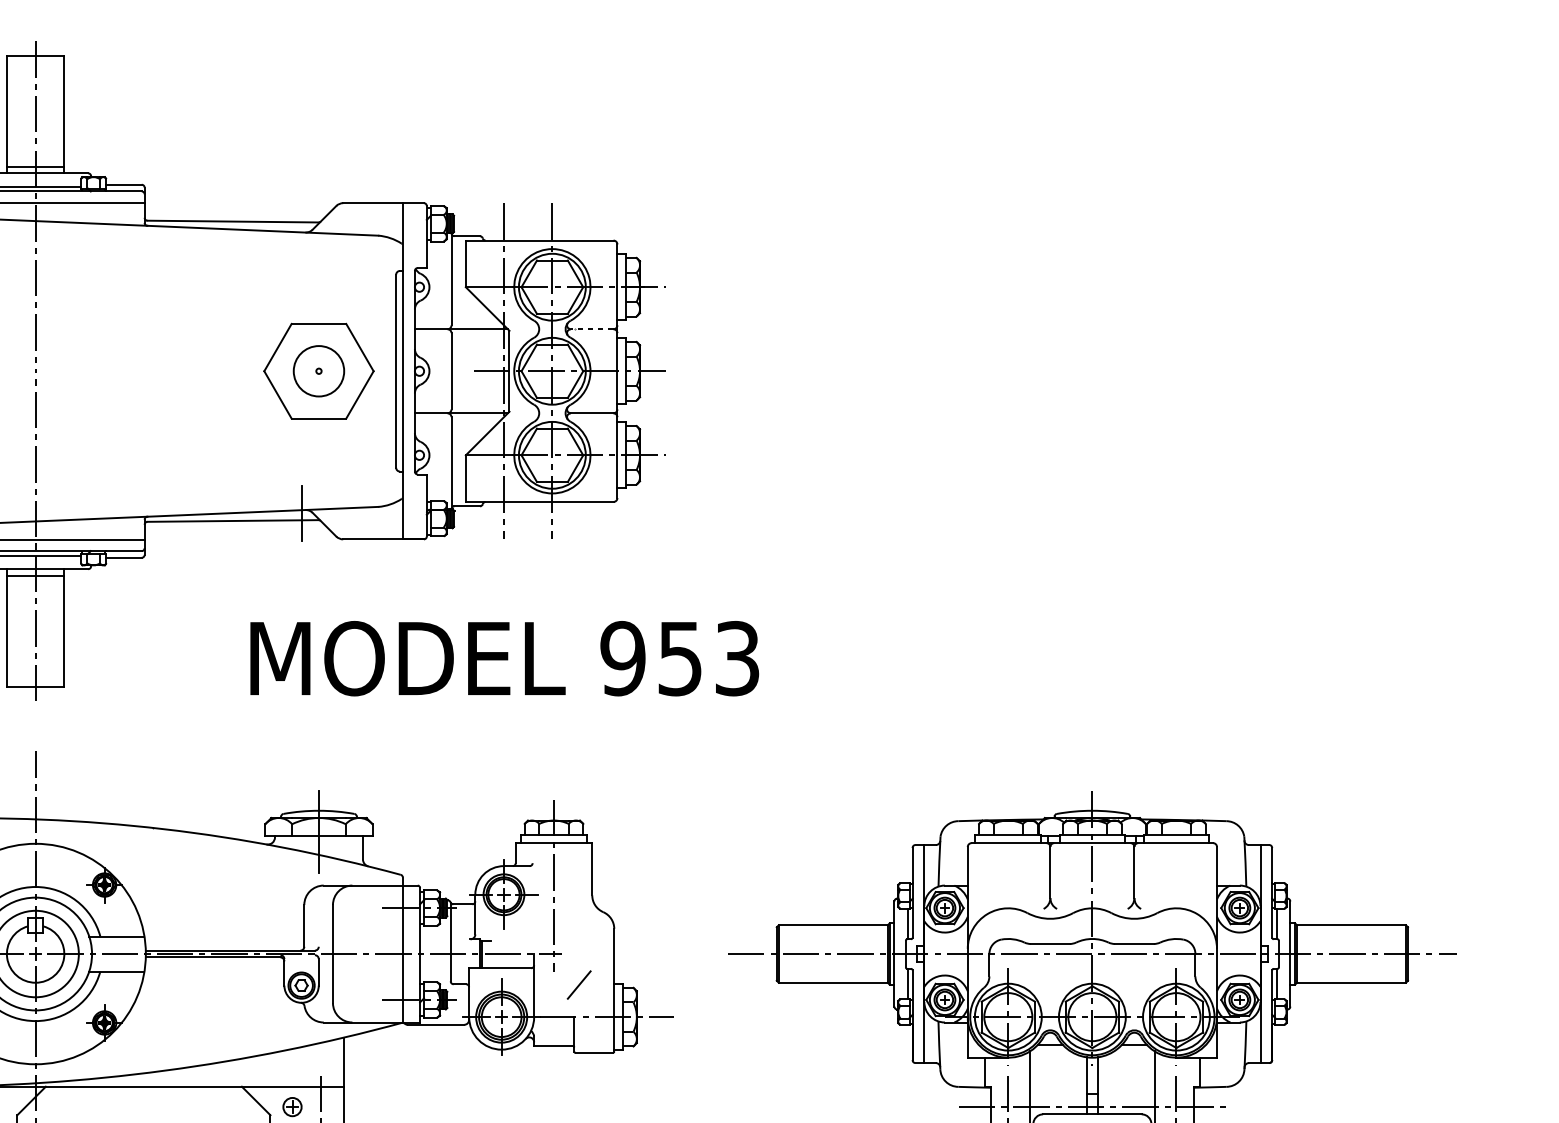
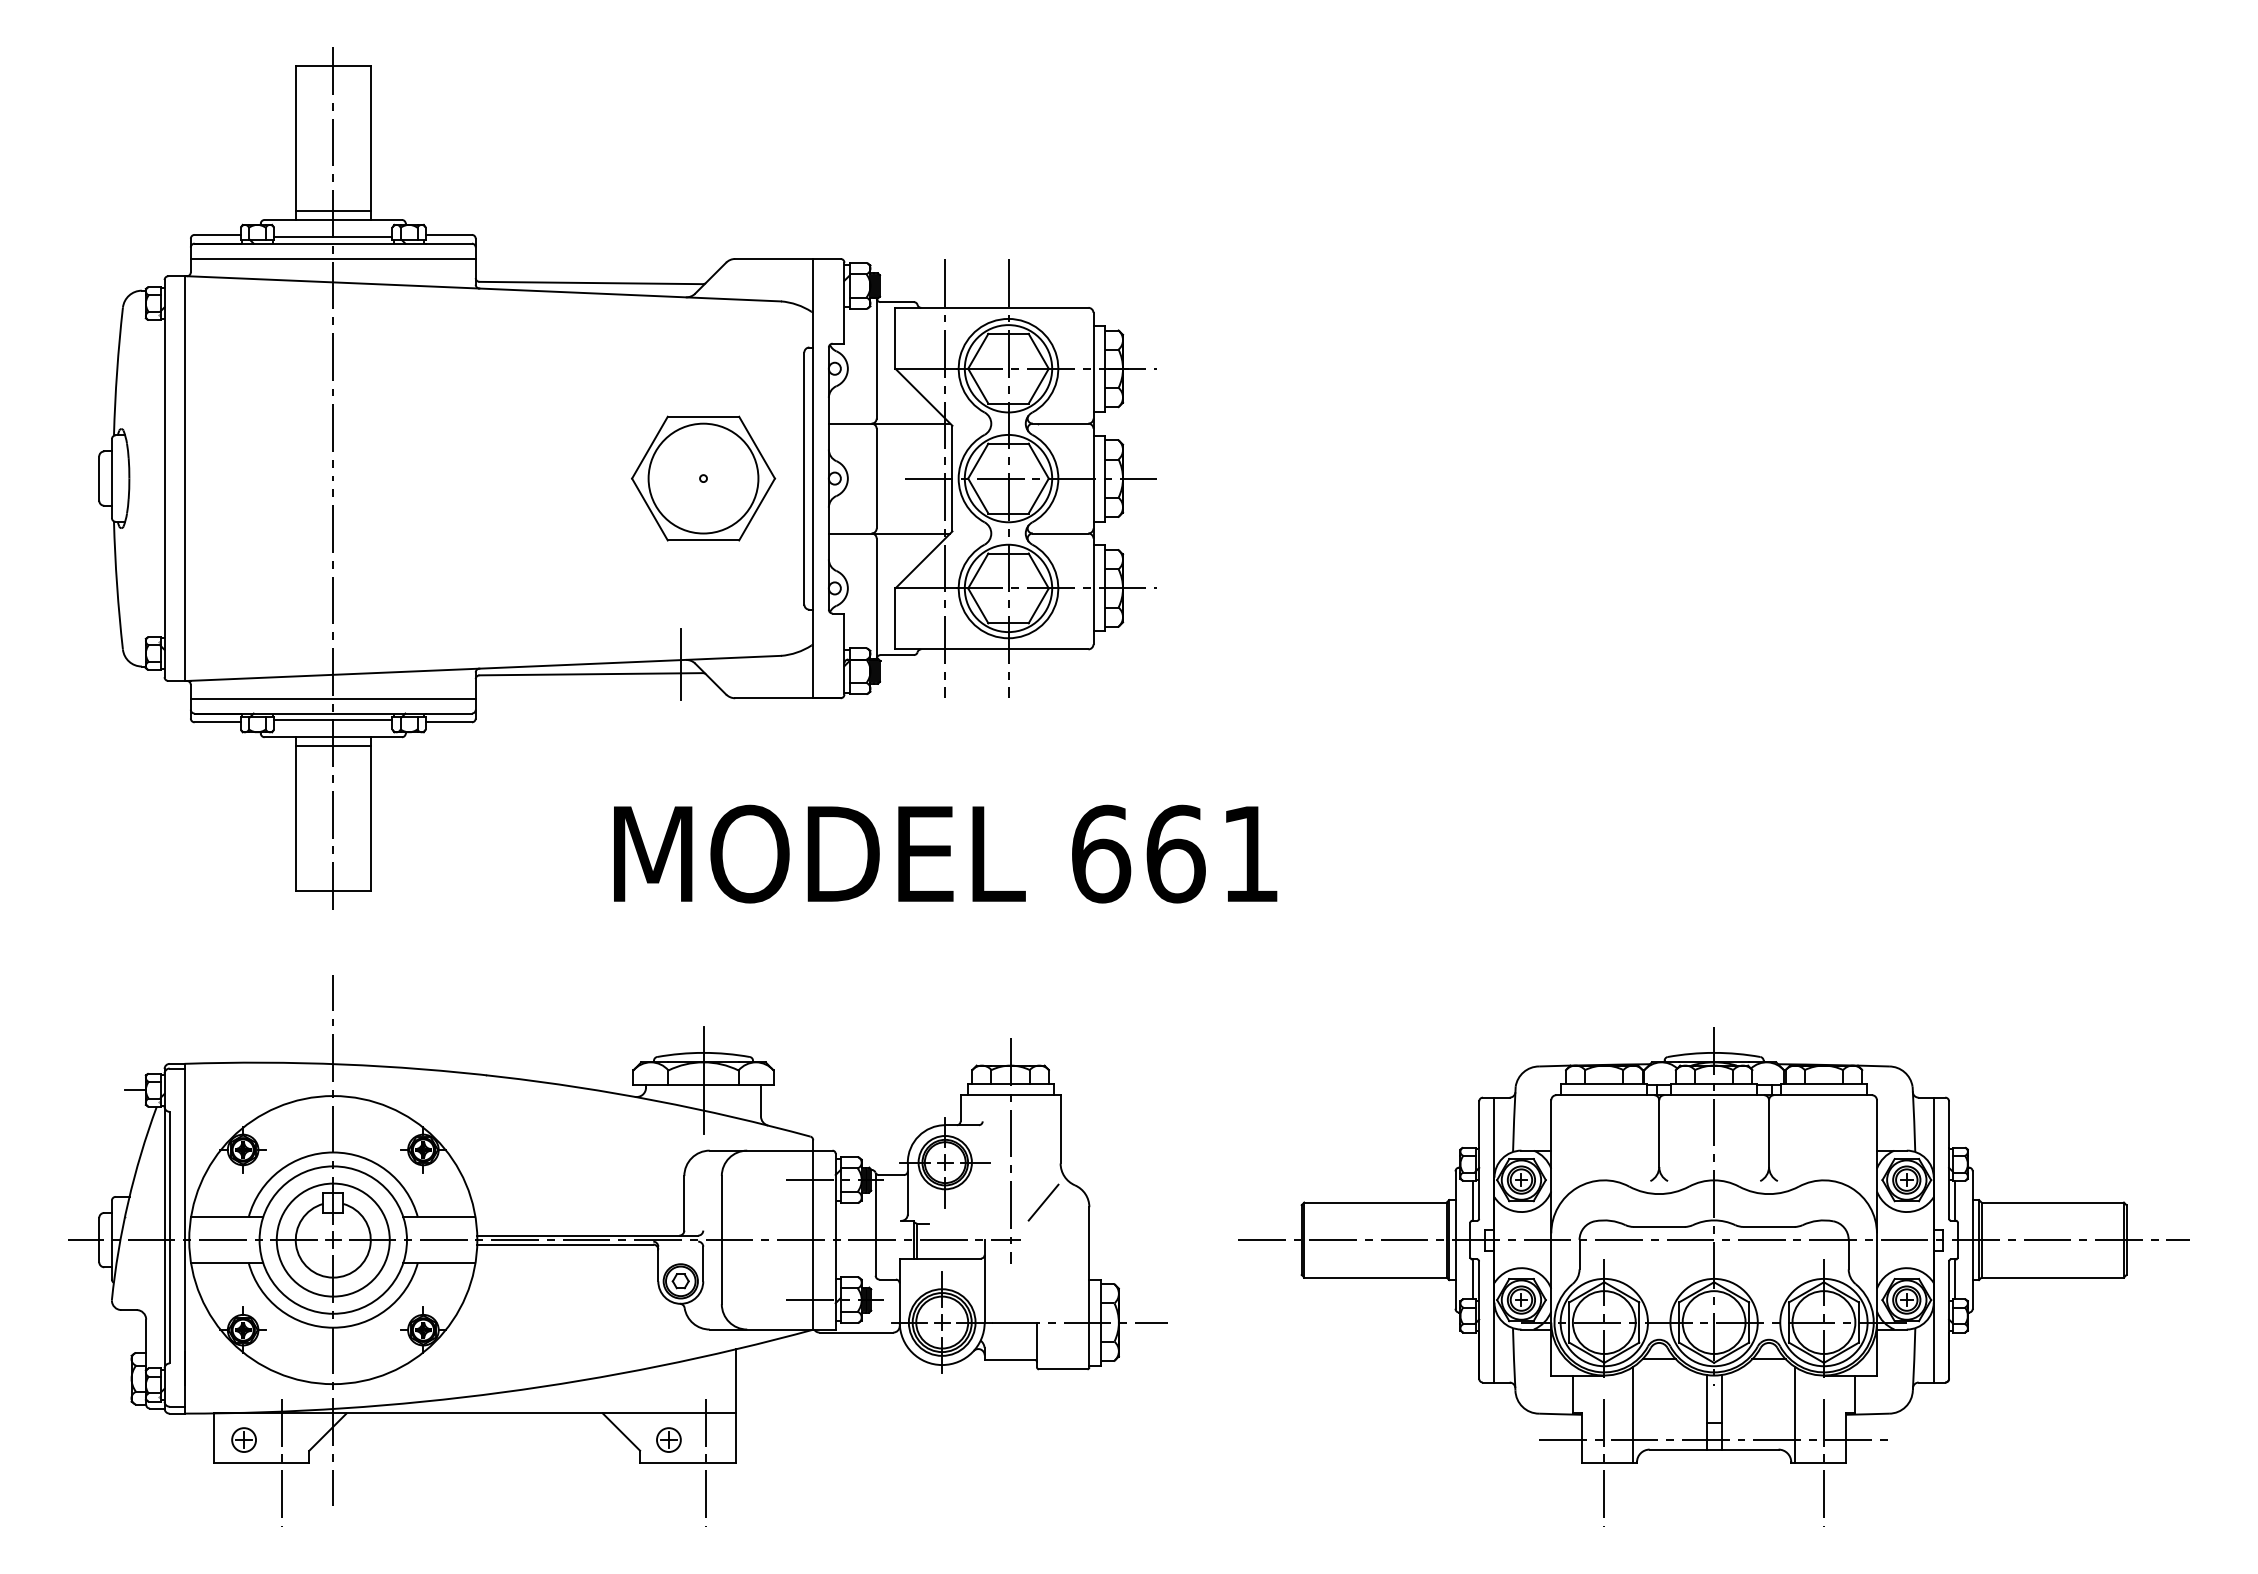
line: (592, 329) -> (1060, 423), dashed -> solid
circle: (318, 371) -> (703, 478), size x1.67
text: (679, 658) -> (1174, 853), 953 -> 661
line: (579, 984) -> (1043, 1202), moved

